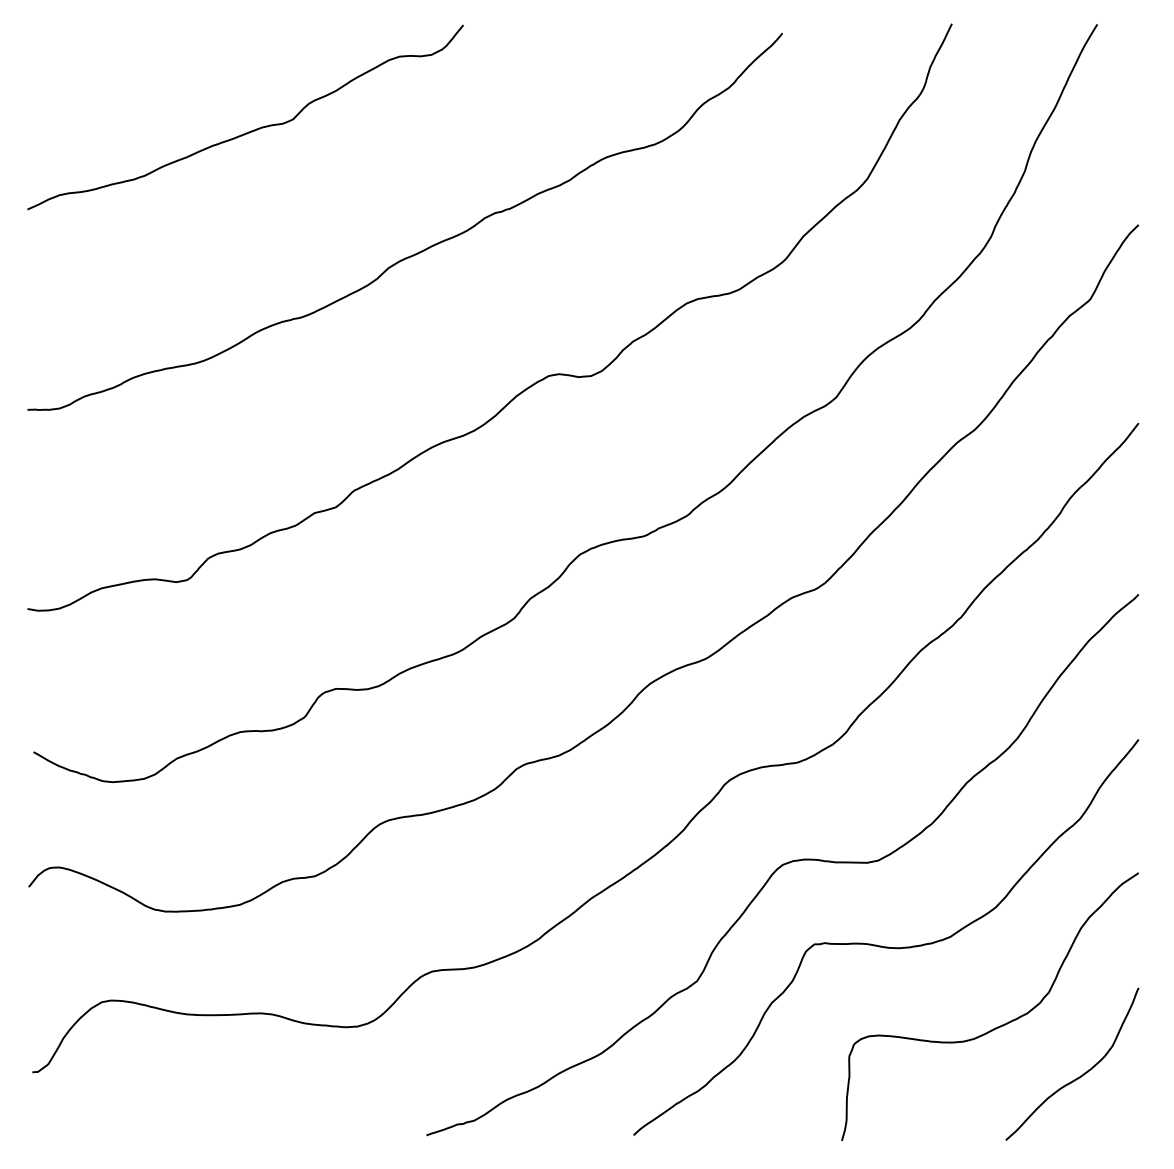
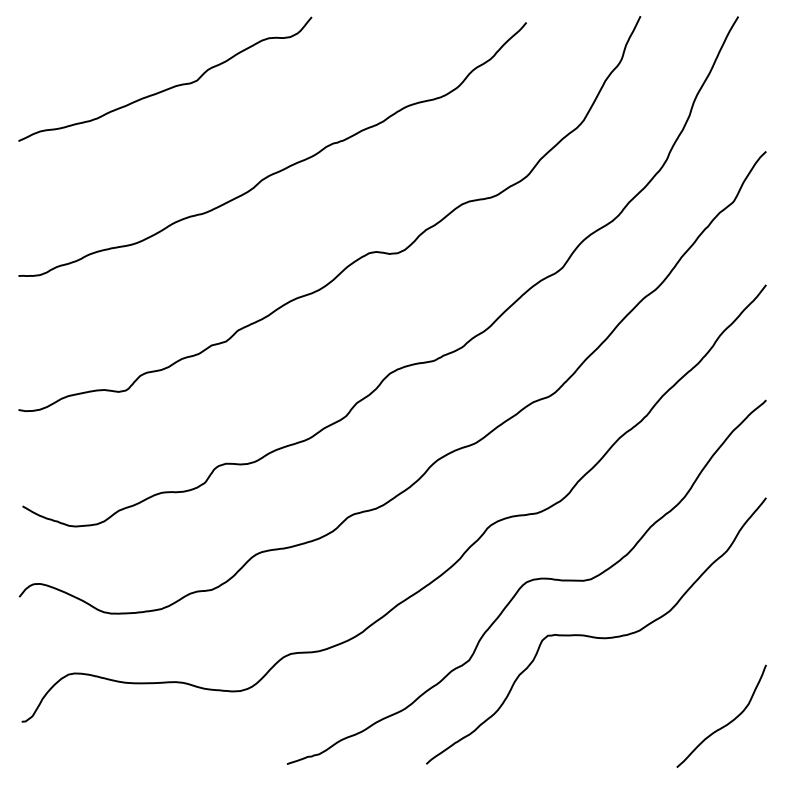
curve: (997, 1025) -> (671, 690), removed

